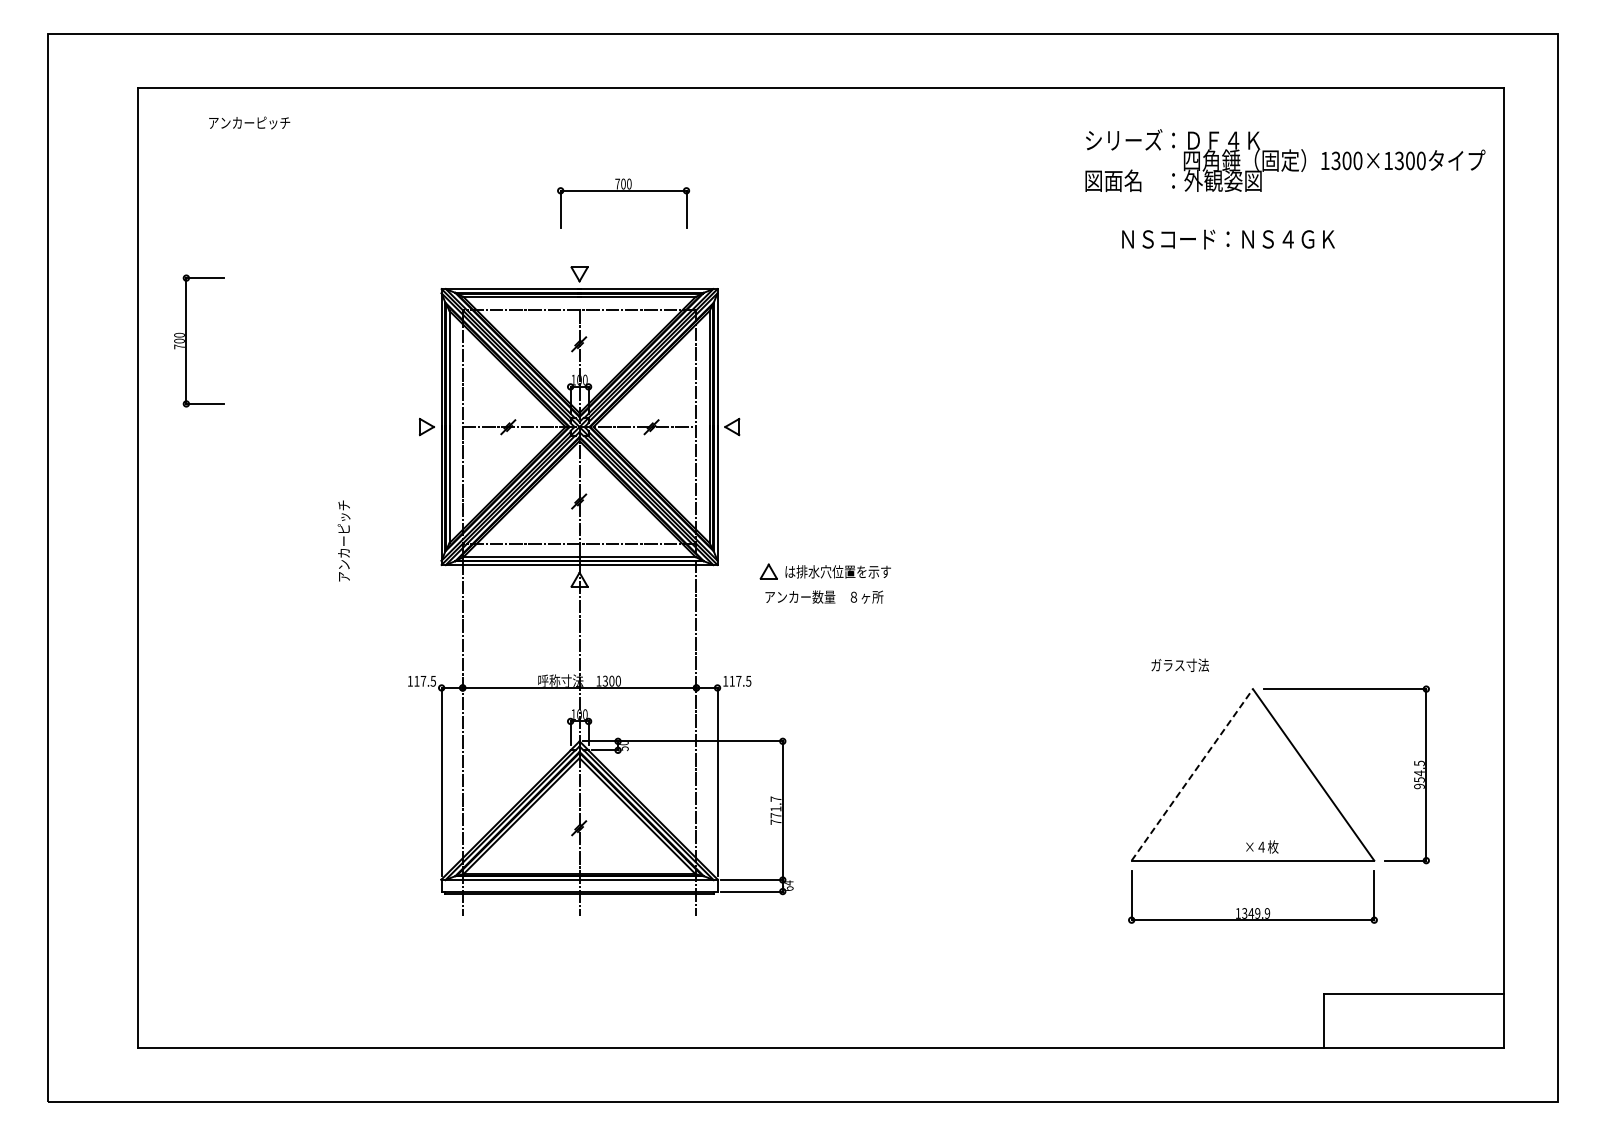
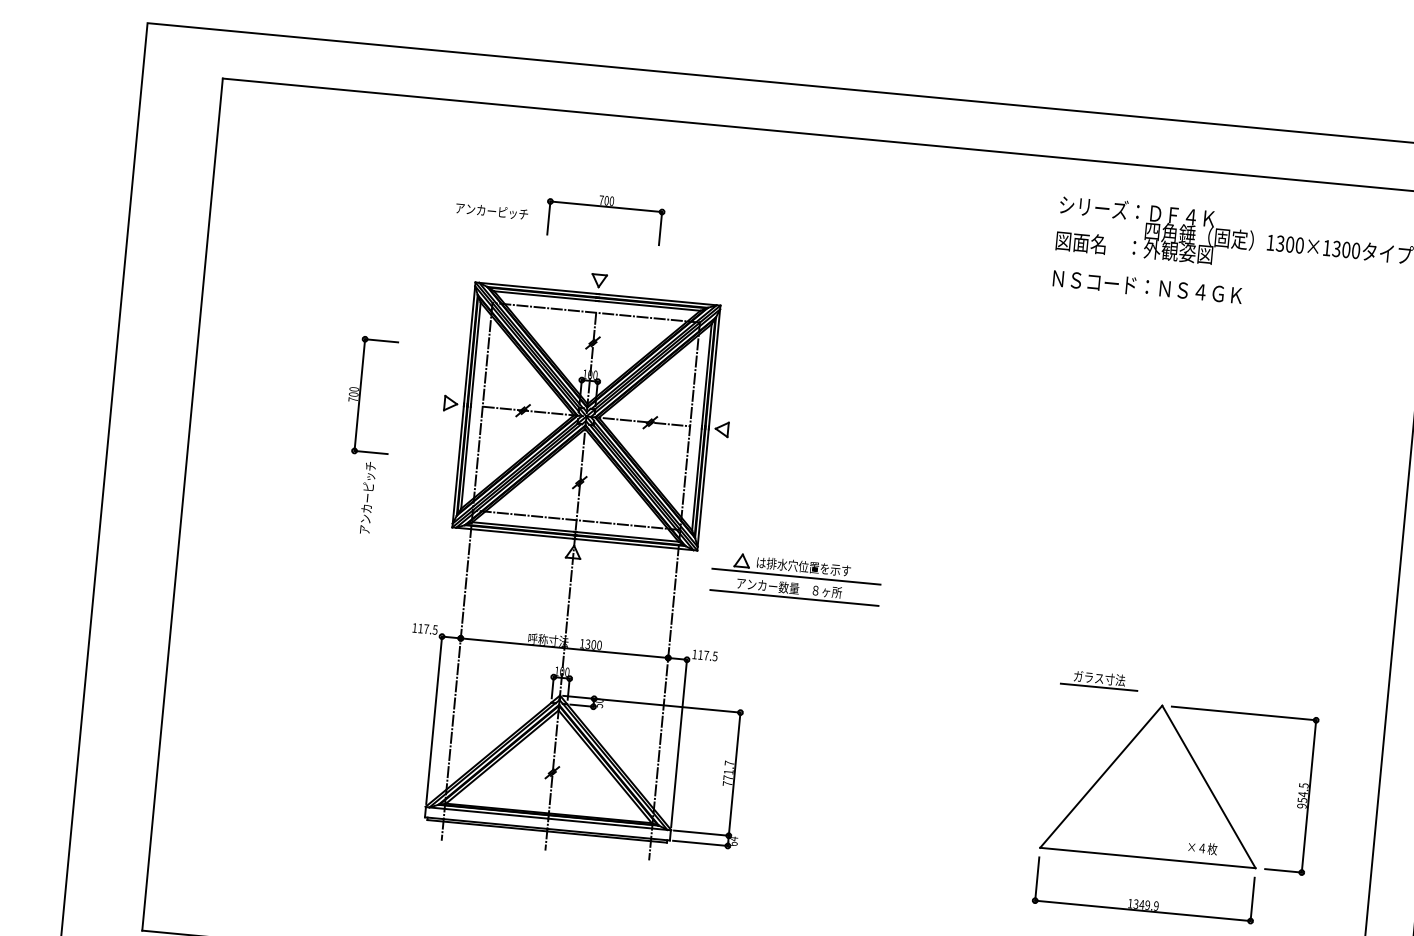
text: (249, 122) -> (492, 210), moved
part: (623, 191) -> (606, 207), moved
text: (1228, 239) -> (1147, 287), moved
part: (186, 340) -> (359, 394), moved
line: (830, 583) -> (796, 576), added
line: (830, 607) -> (794, 597), added
line: (1180, 675) -> (1099, 687), added
line: (1192, 774) -> (1101, 776), dashed -> solid
text: (1262, 846) -> (1203, 847), moved

